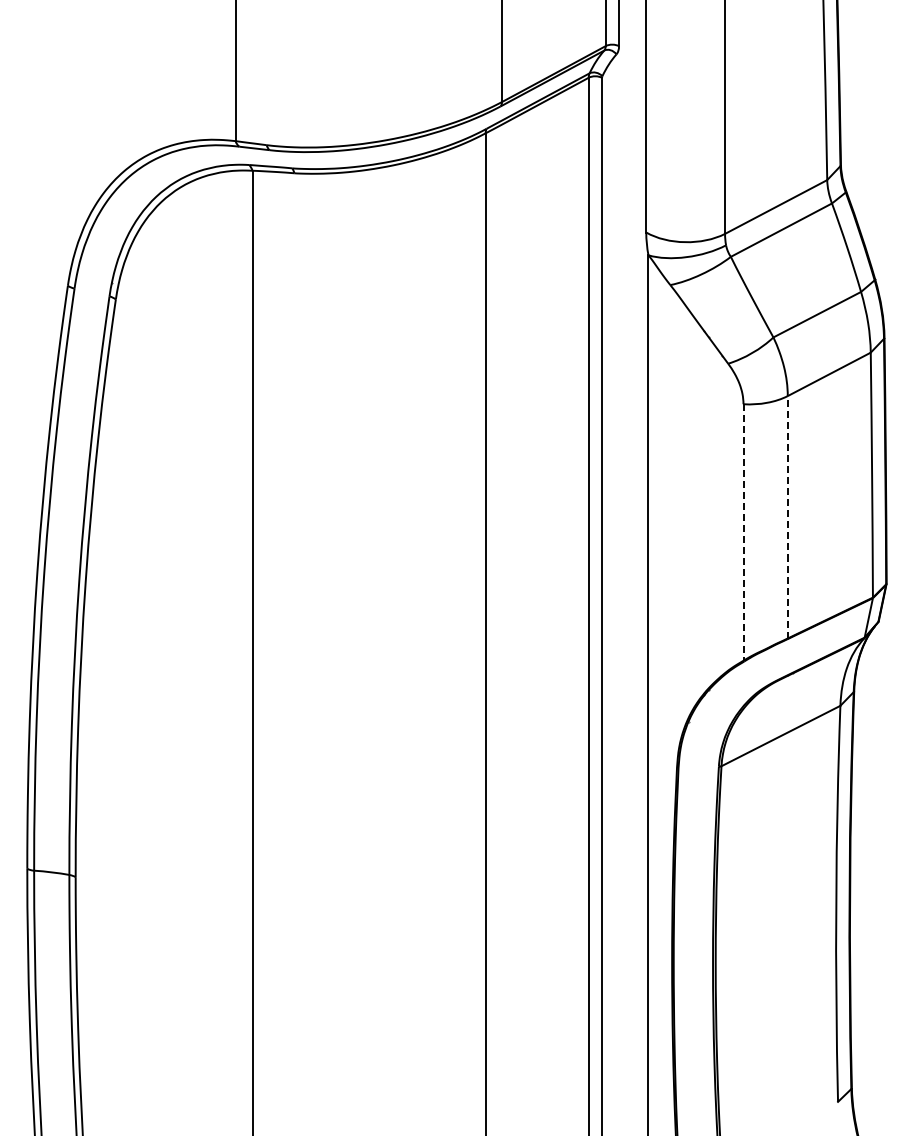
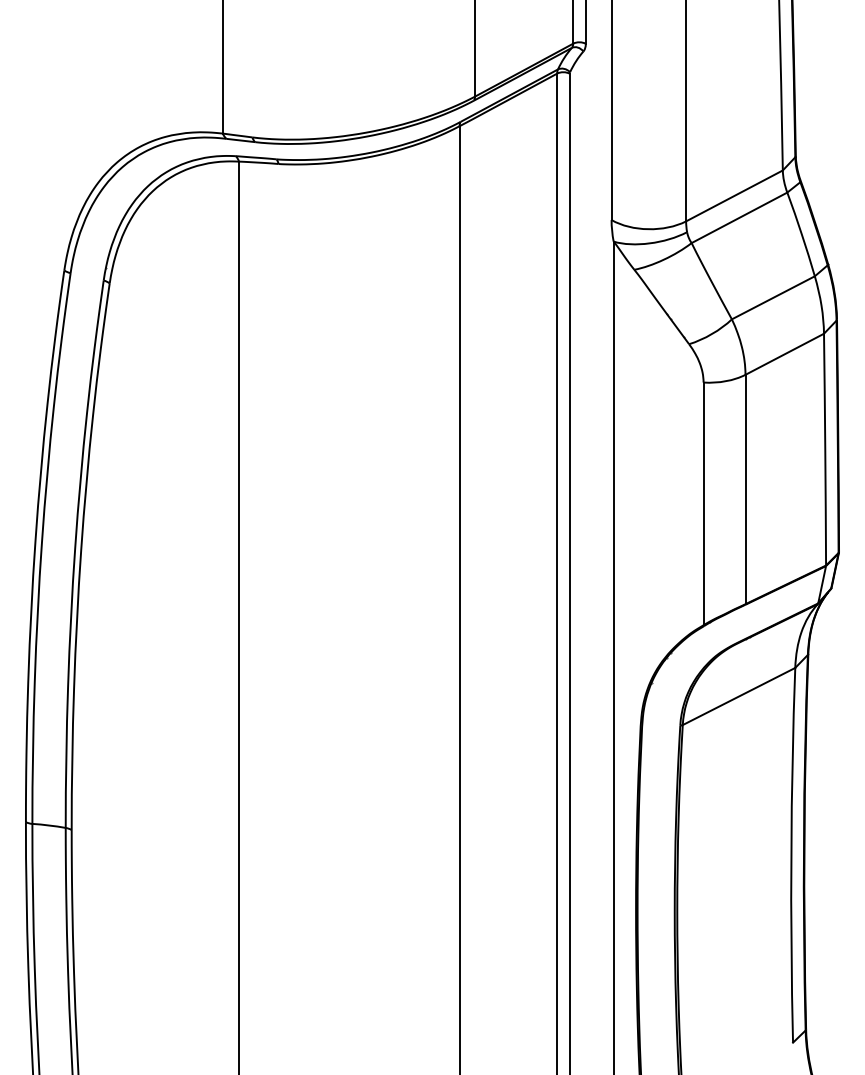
line: (787, 516) -> (745, 488), dashed -> solid
line: (743, 532) -> (703, 503), dashed -> solid

